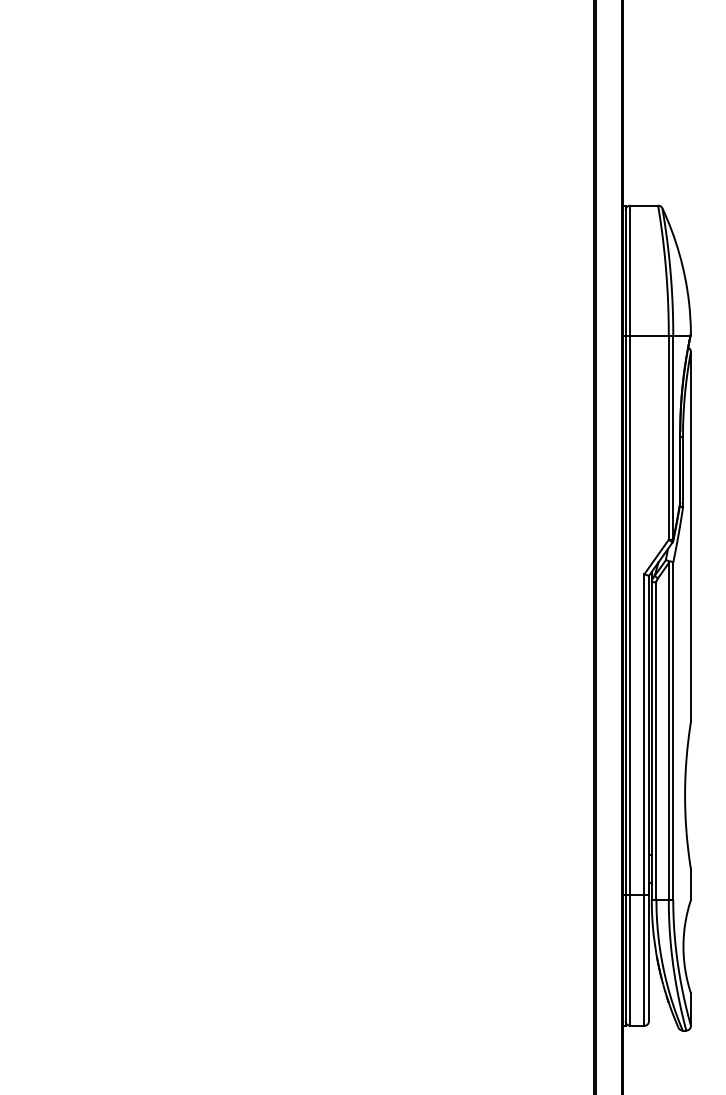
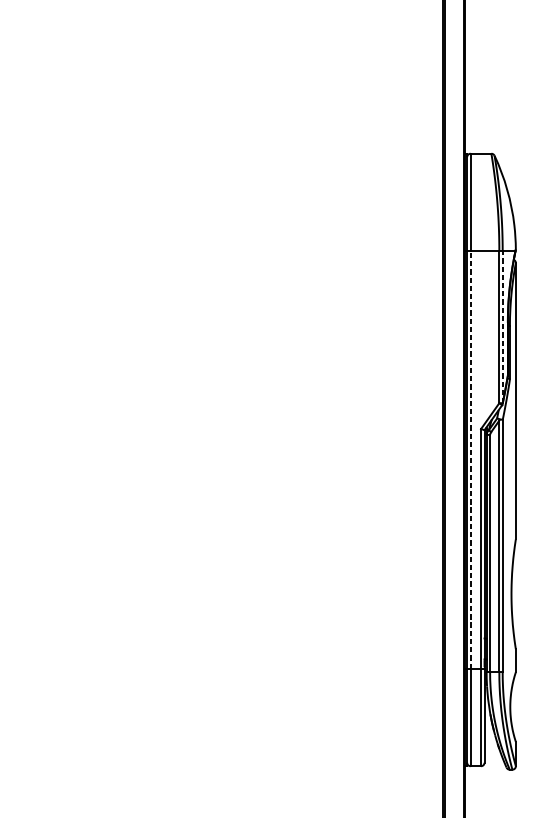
line: (673, 437) -> (502, 326), solid -> dashed
line: (630, 615) -> (470, 459), solid -> dashed

